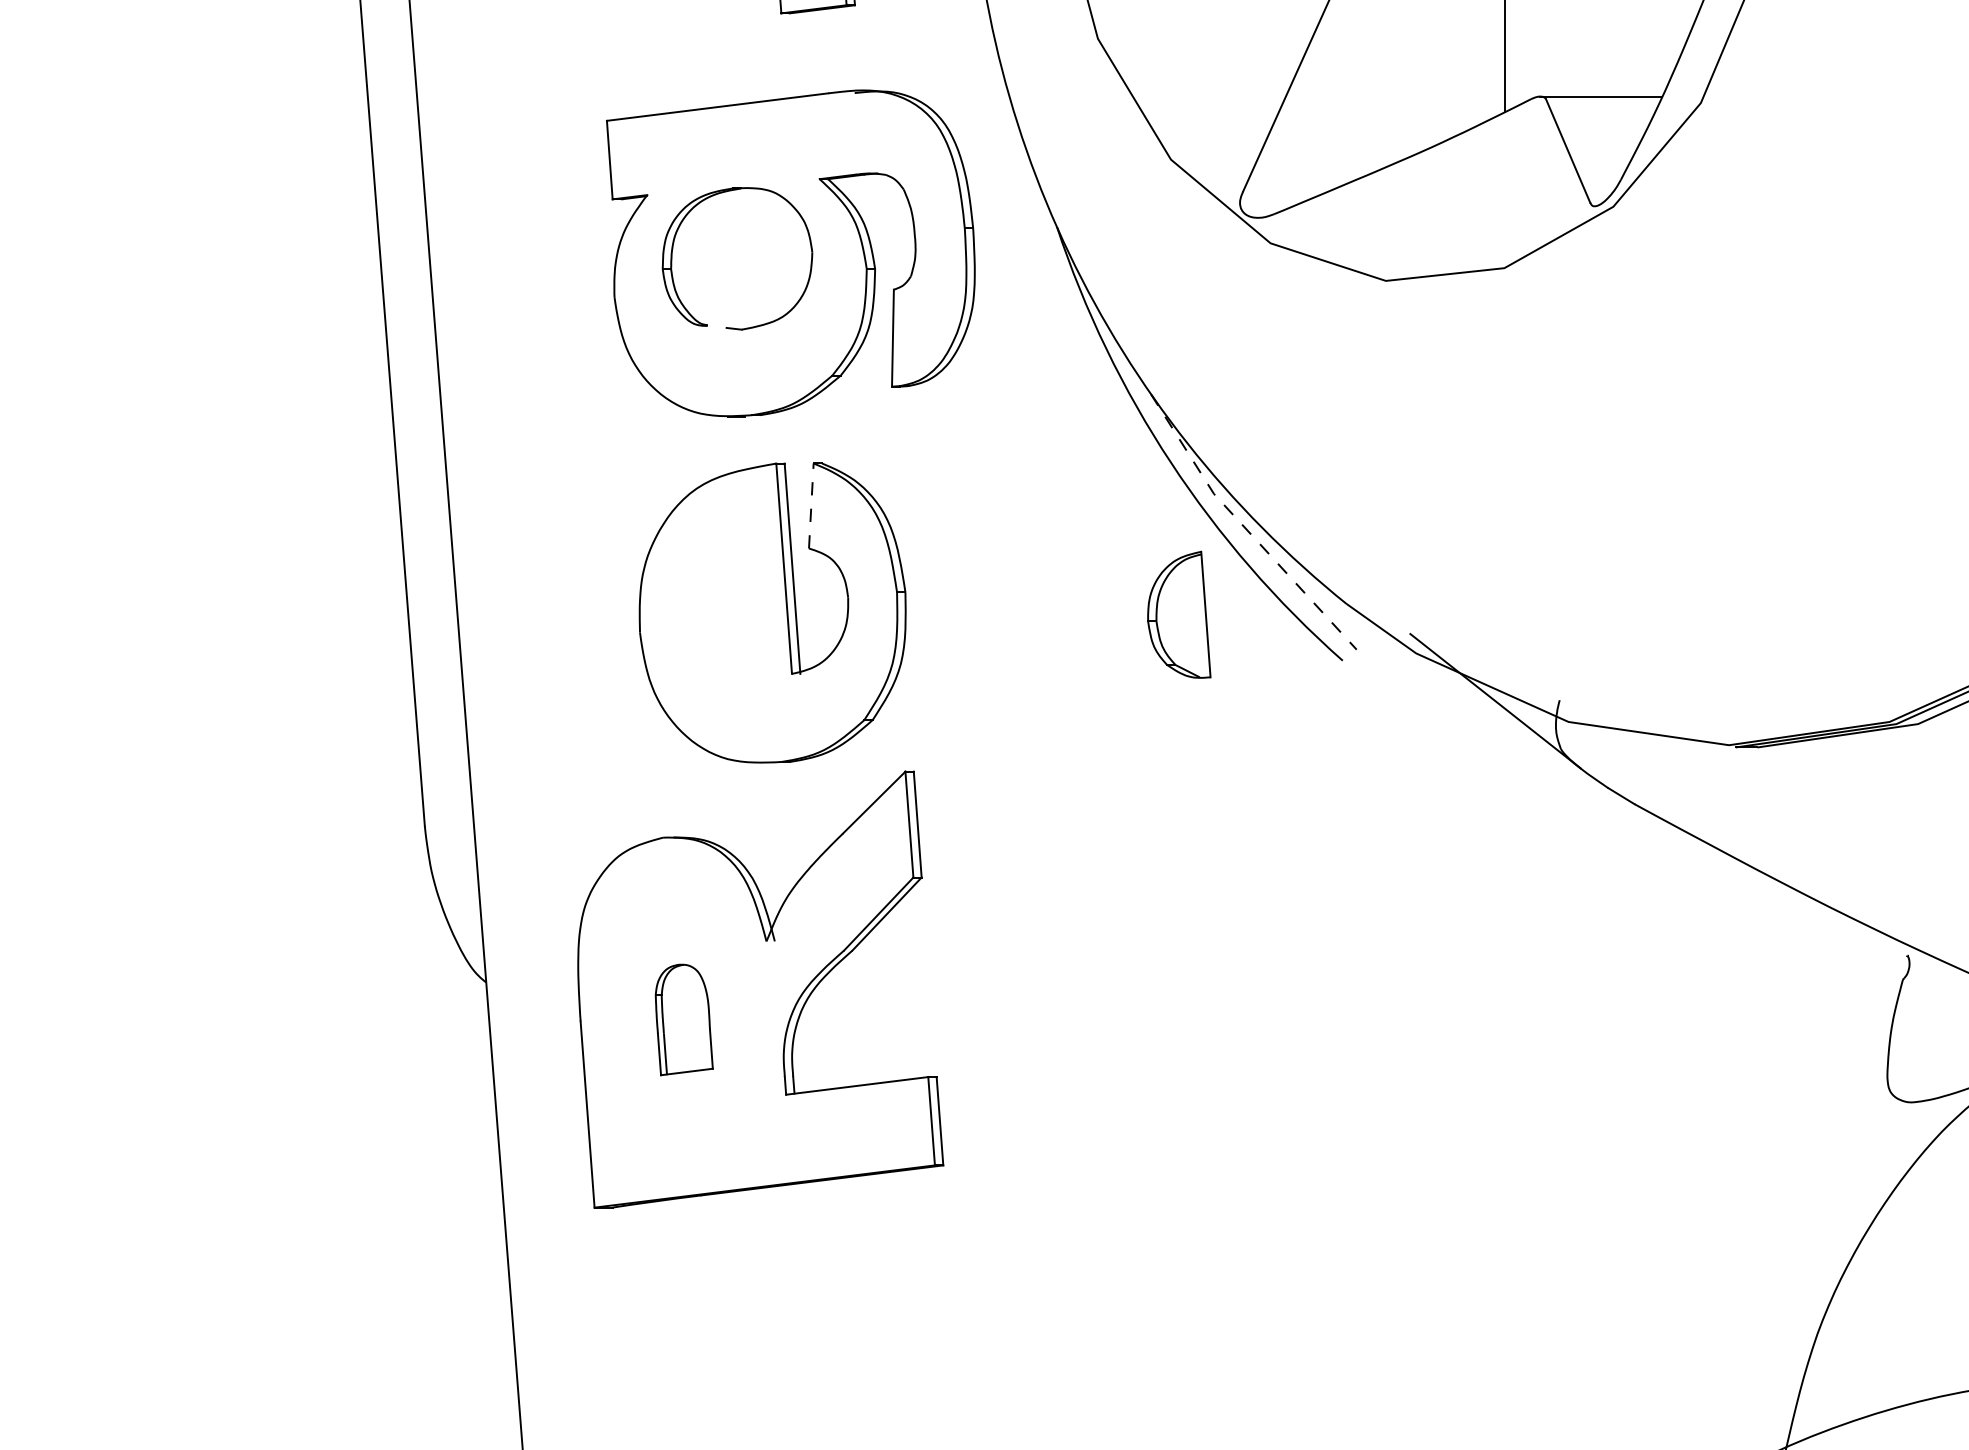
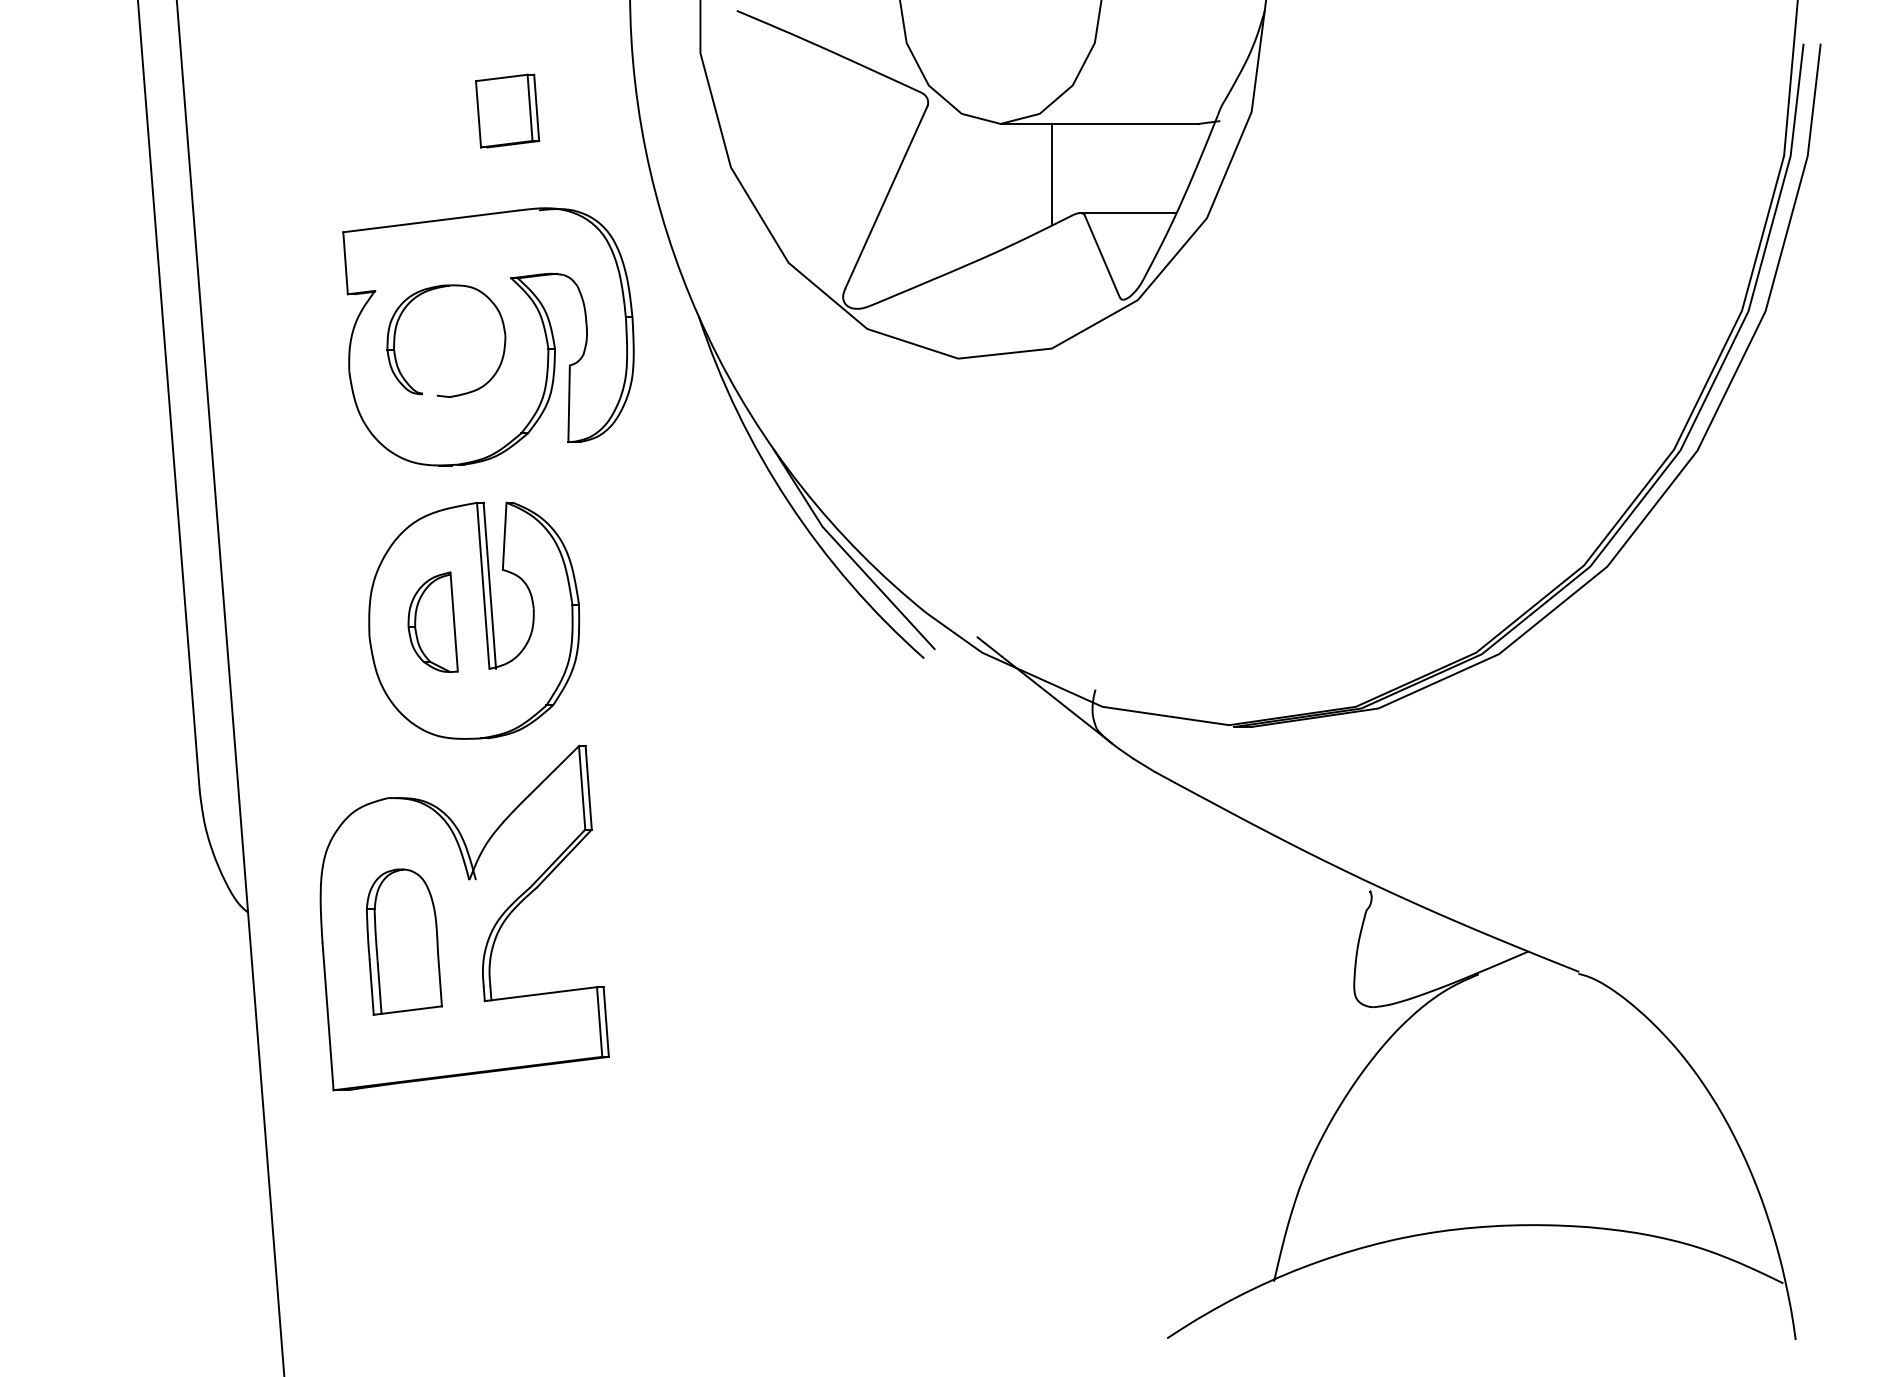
line: (811, 506) -> (504, 536), dashed -> solid
line: (1244, 527) -> (846, 553), dashed -> solid
part: (1178, 613) -> (432, 621), moved
part: (684, 1019) -> (404, 941), size x1.67

